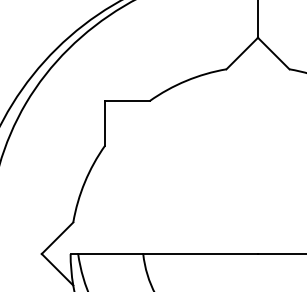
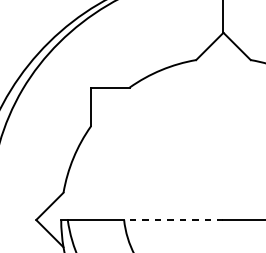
line: (200, 253) -> (173, 219), solid -> dashed

